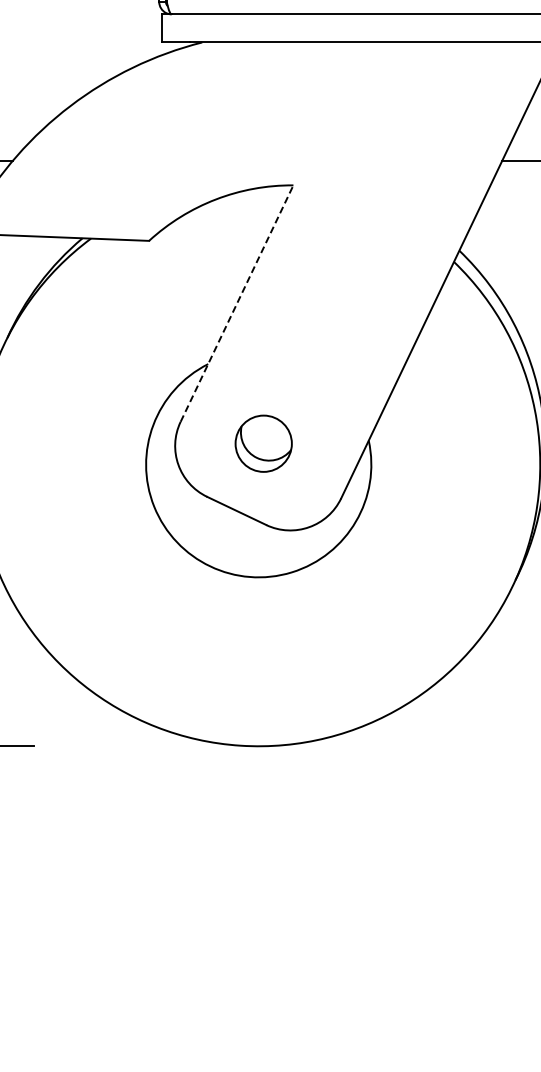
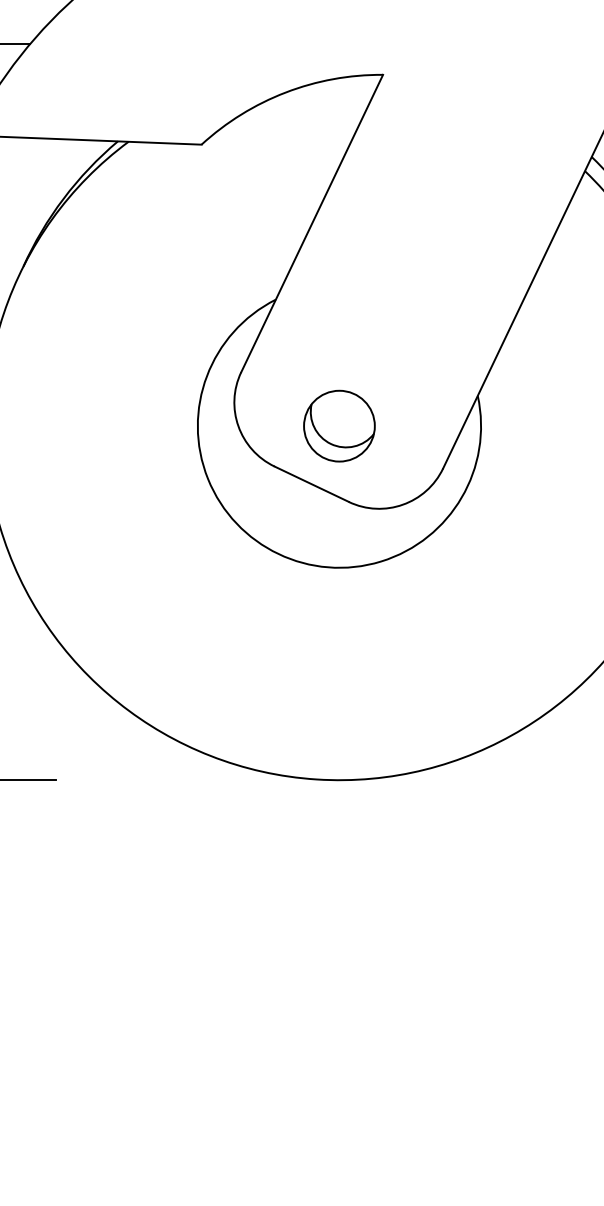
line: (237, 303) -> (312, 223), dashed -> solid
part: (263, 443) -> (339, 425), moved

